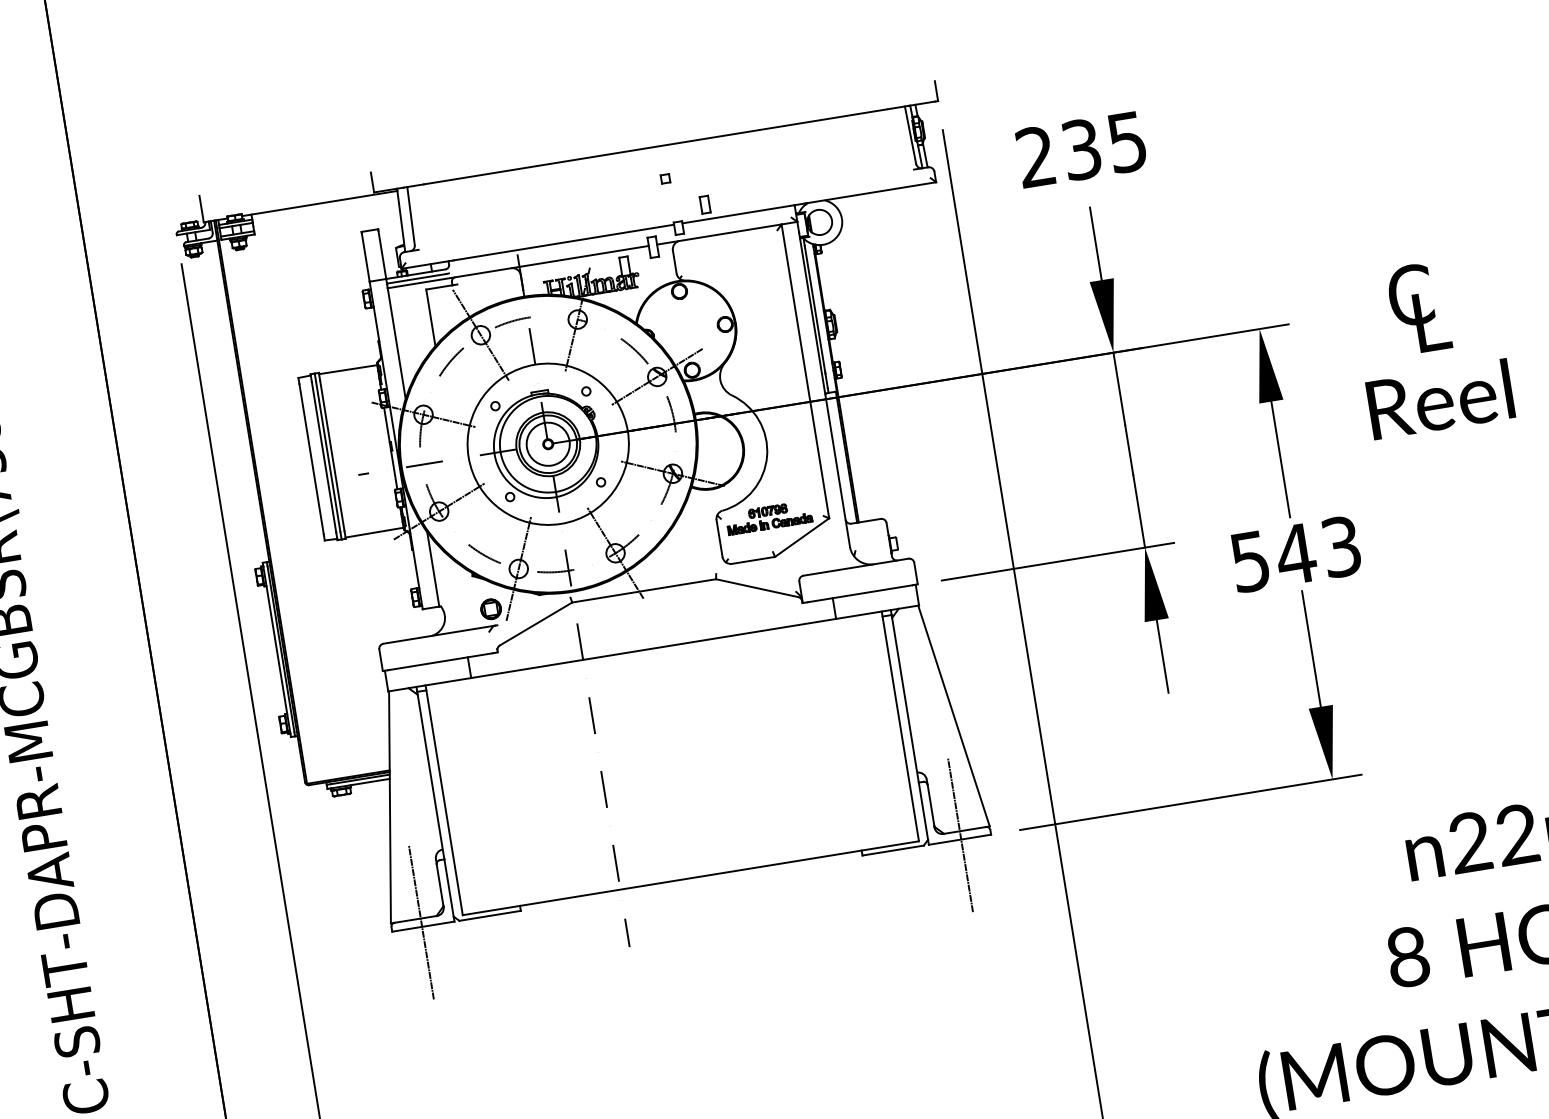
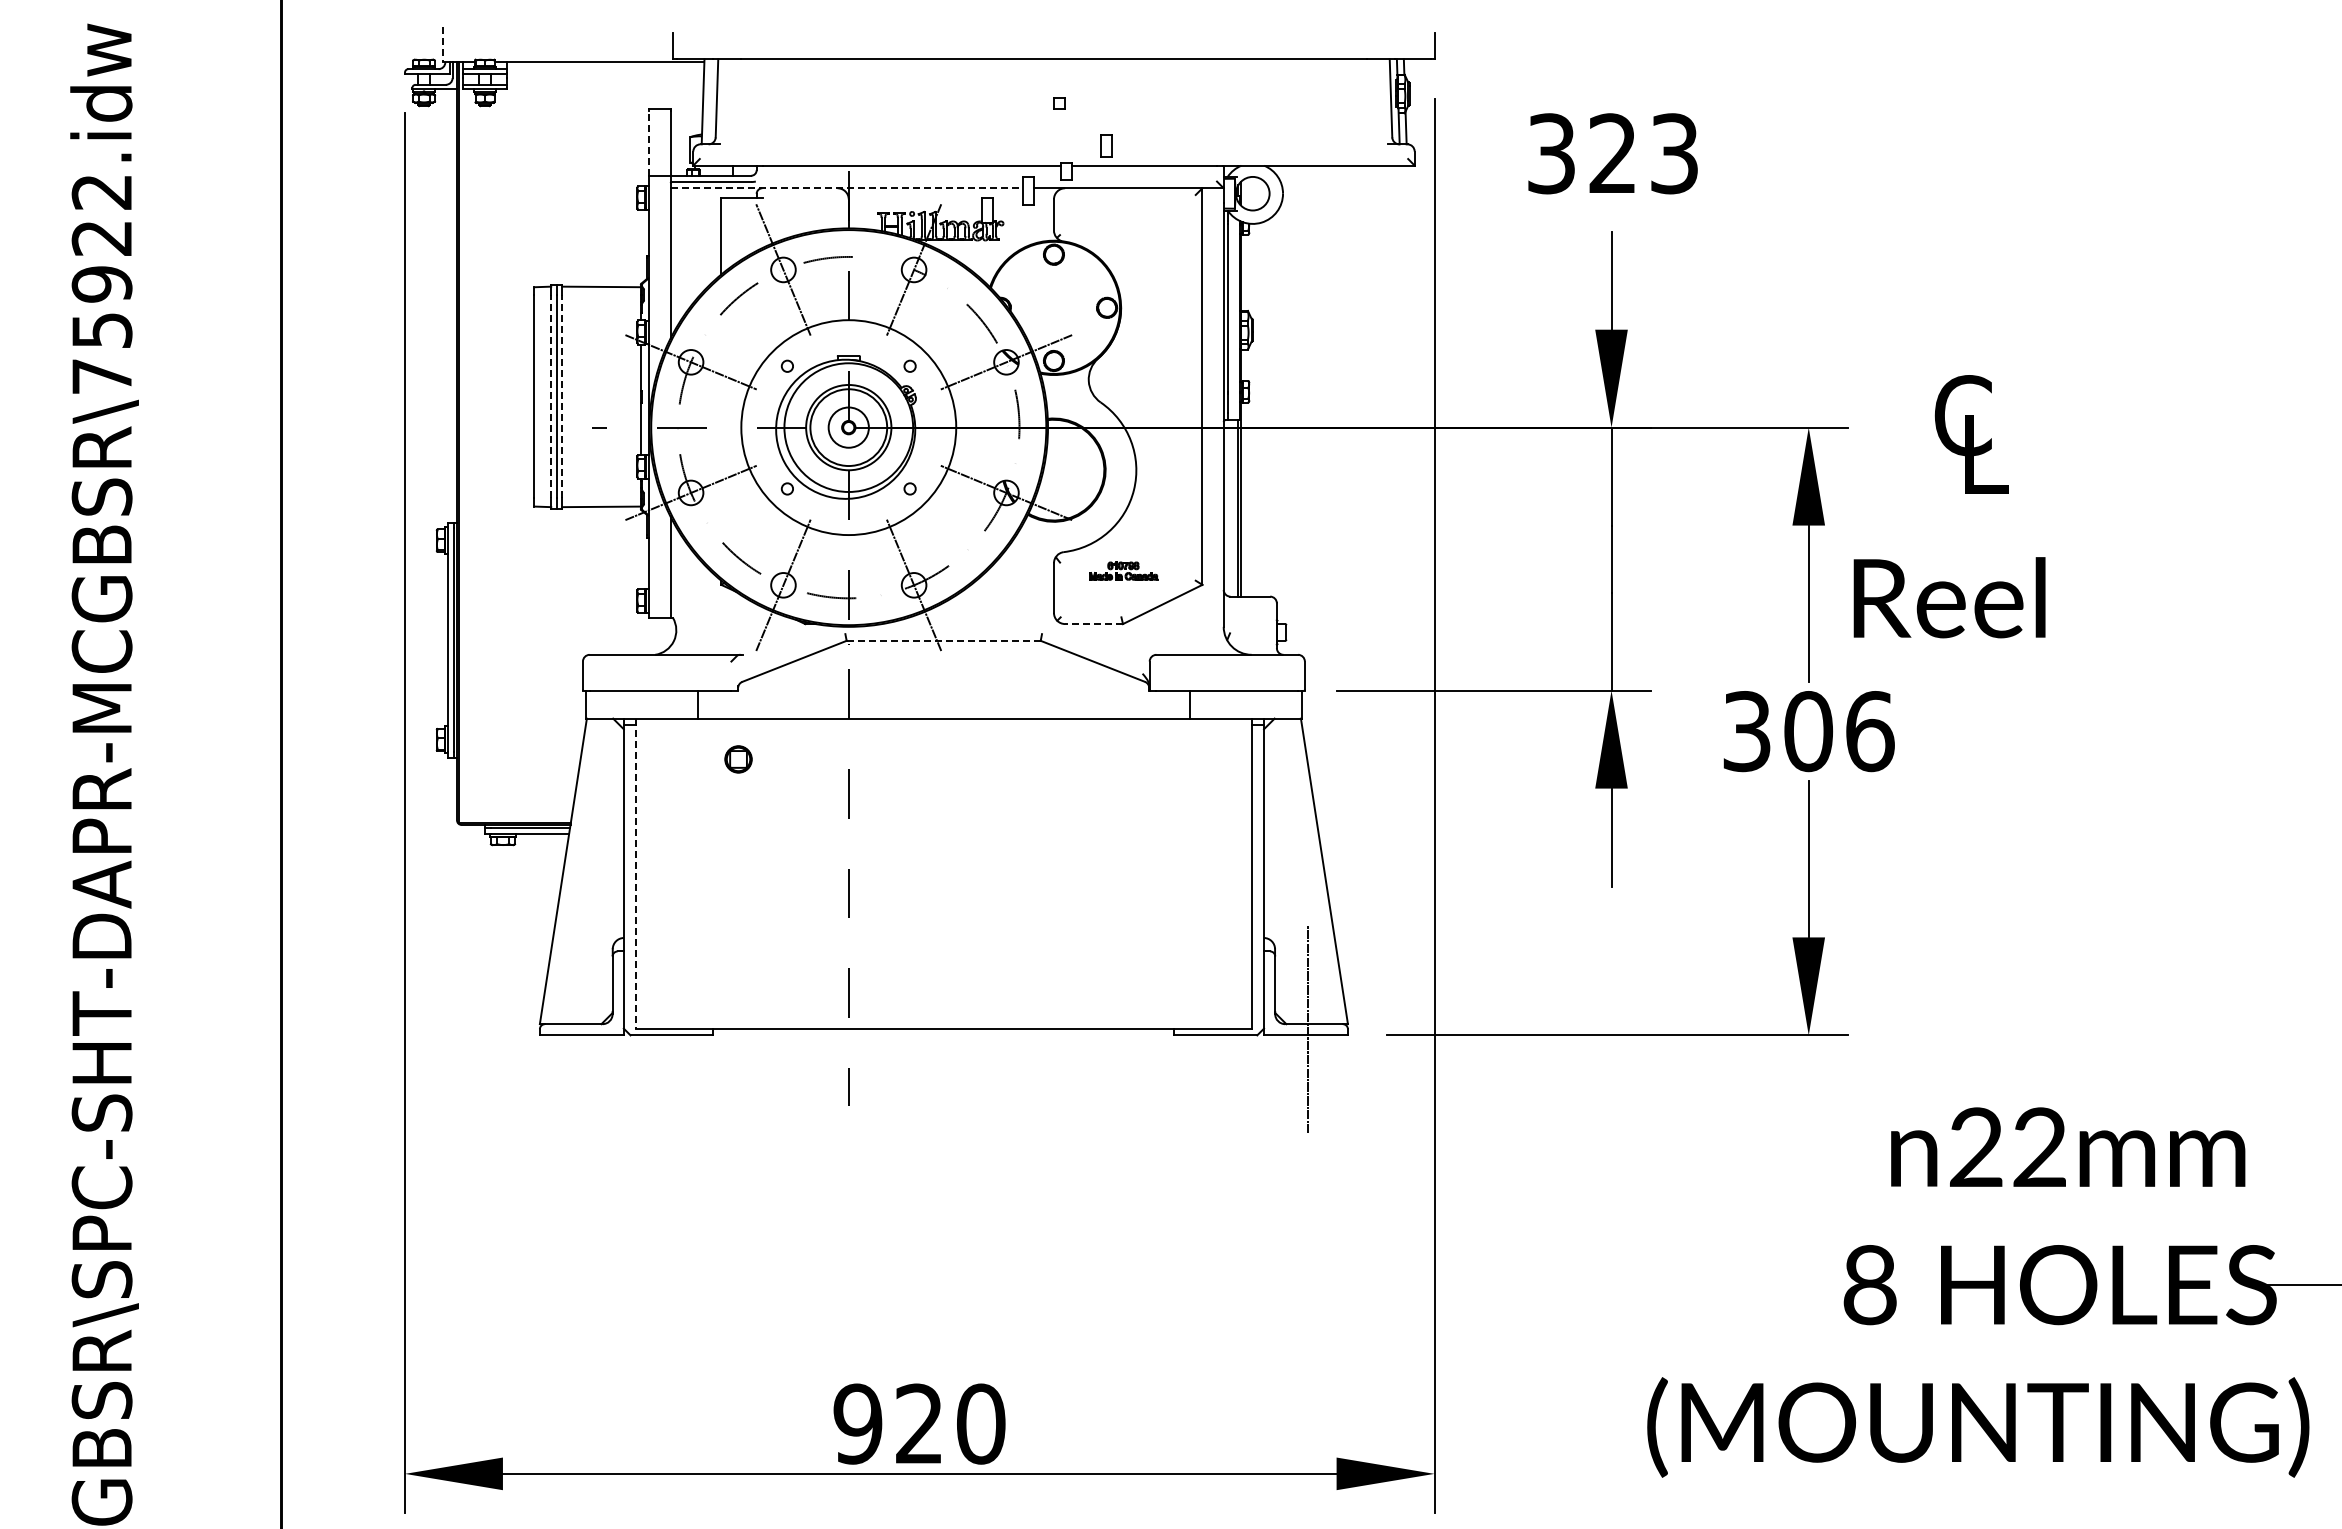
text: (1081, 149) -> (1612, 153), 235 -> 323
line: (201, 208) -> (443, 44), solid -> dashed
line: (365, 257) -> (648, 143), solid -> dashed
line: (518, 267) -> (847, 188), solid -> dashed
text: (1418, 308) -> (1971, 434), moved
text: (1440, 399) -> (1949, 597), moved
circle: (548, 444) -> (848, 427), size x0.7
line: (332, 455) -> (562, 396), solid -> dashed
line: (324, 456) -> (551, 396), solid -> dashed
part: (768, 517) -> (1123, 570), size x0.6
text: (1295, 554) -> (1808, 731), 543 -> 306
line: (753, 560) -> (1094, 624), solid -> dashed
line: (644, 590) -> (944, 640), solid -> dashed
part: (491, 609) -> (738, 759), moved
line: (444, 800) -> (636, 874), solid -> dashed
line: (421, 922) -> (580, 1029), removed

